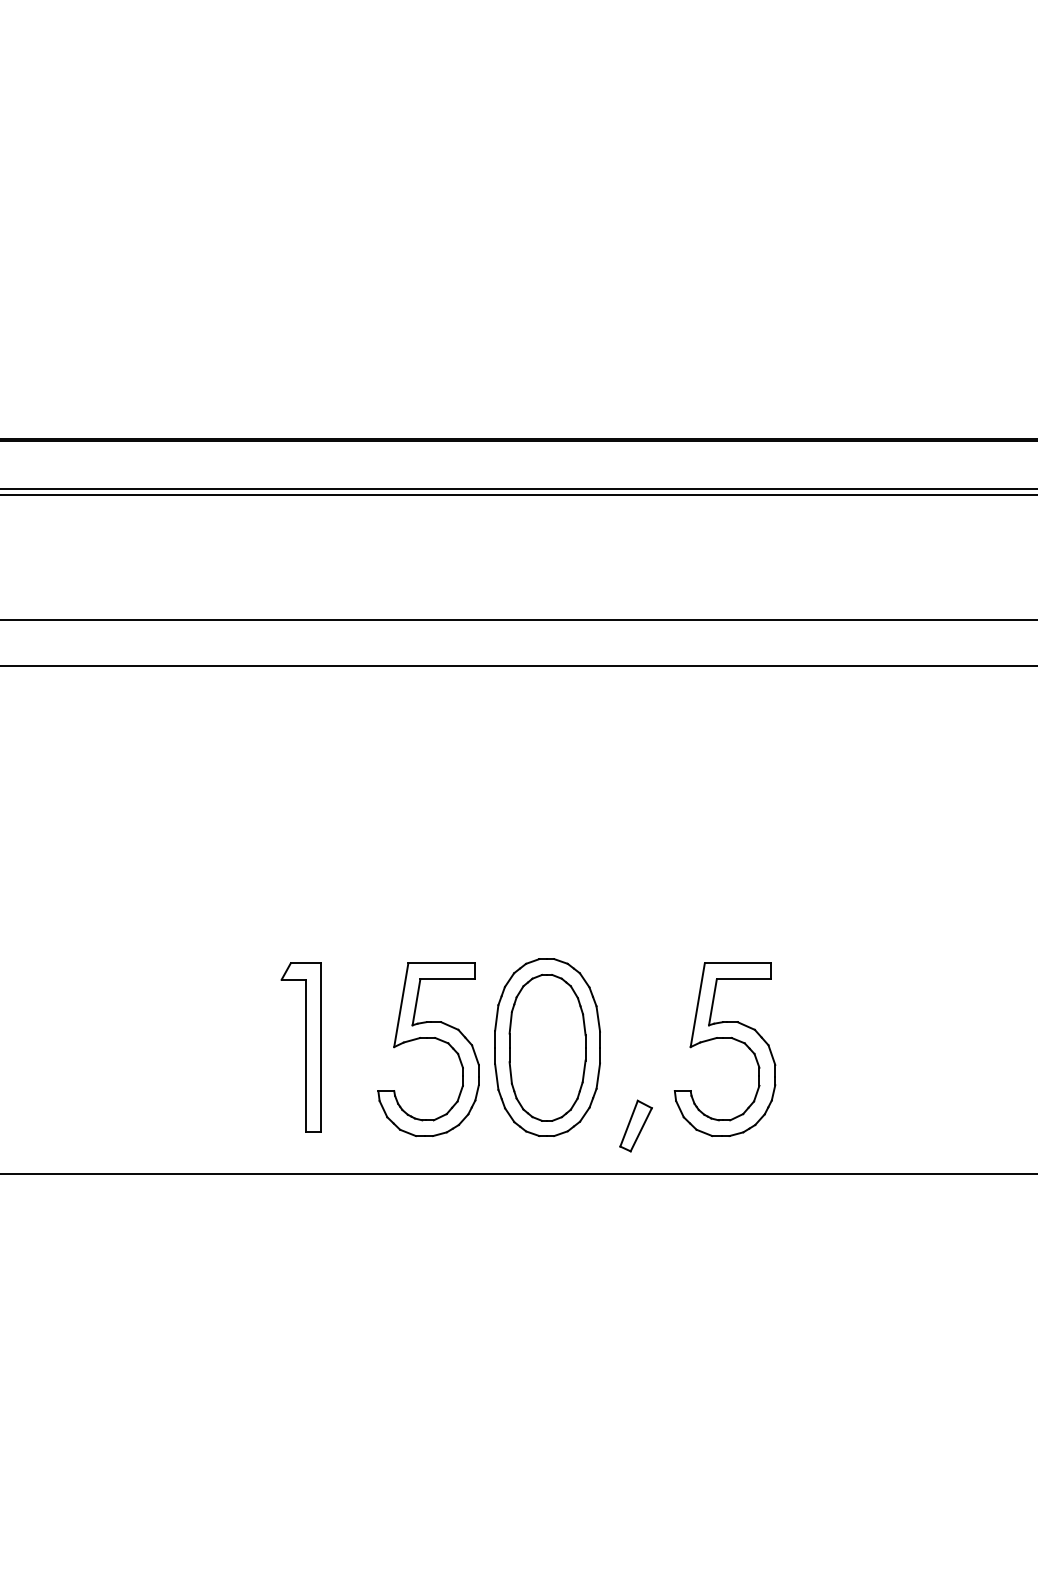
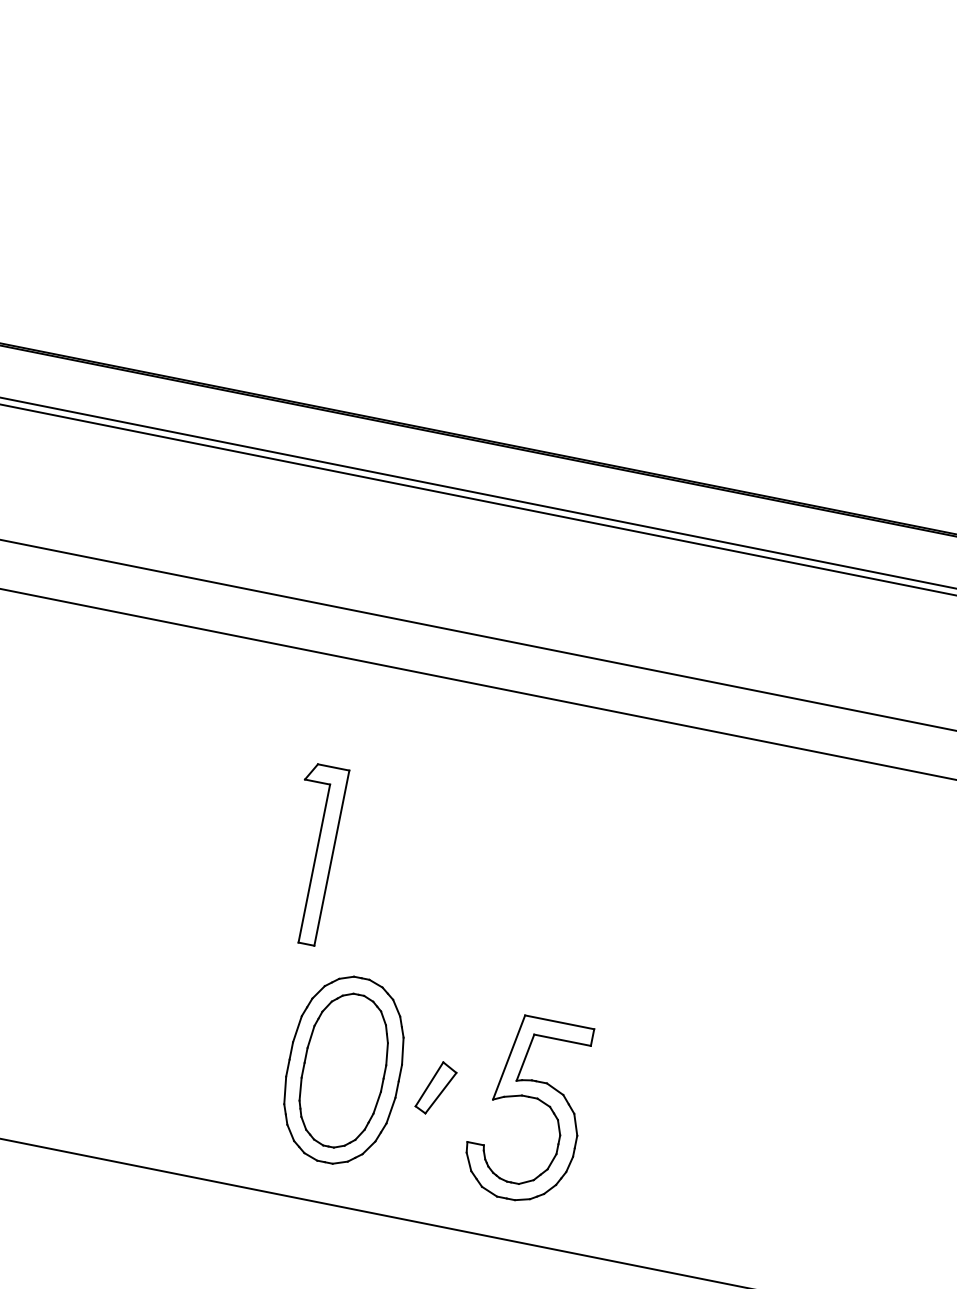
part: (428, 1038) -> (222, 1036), removed
part: (300, 1047) -> (310, 853), moved
part: (635, 1125) -> (435, 1087), moved

